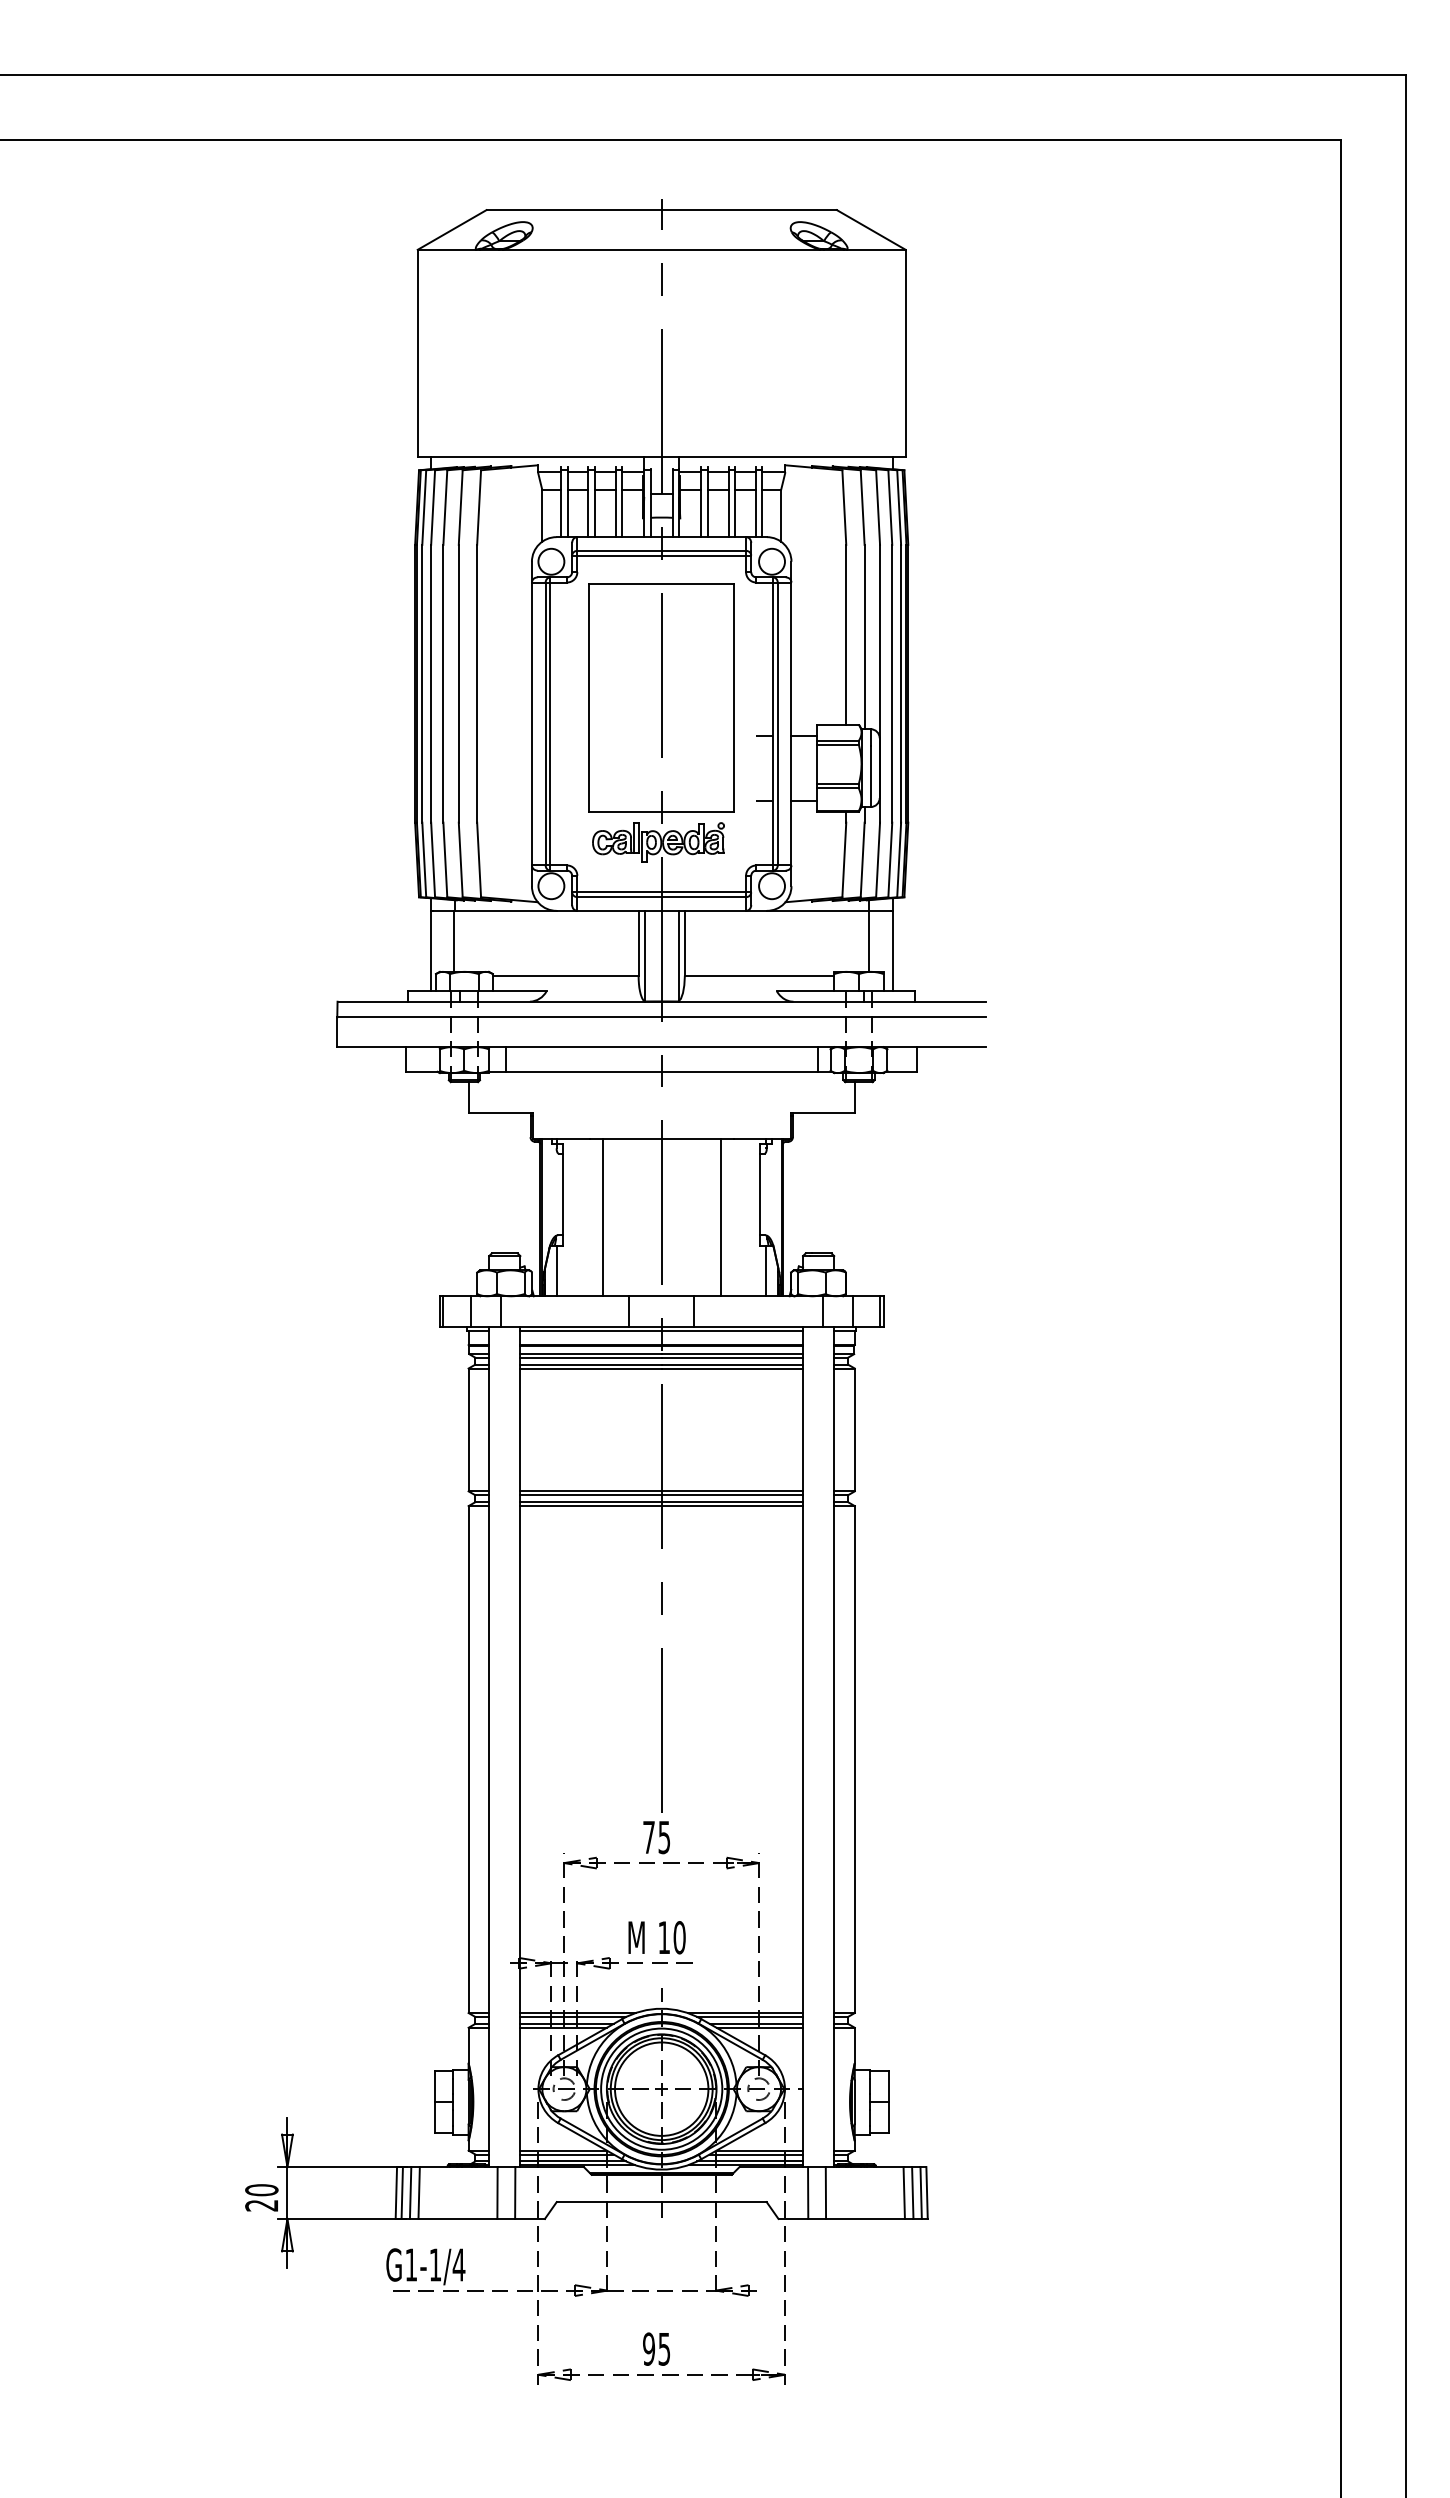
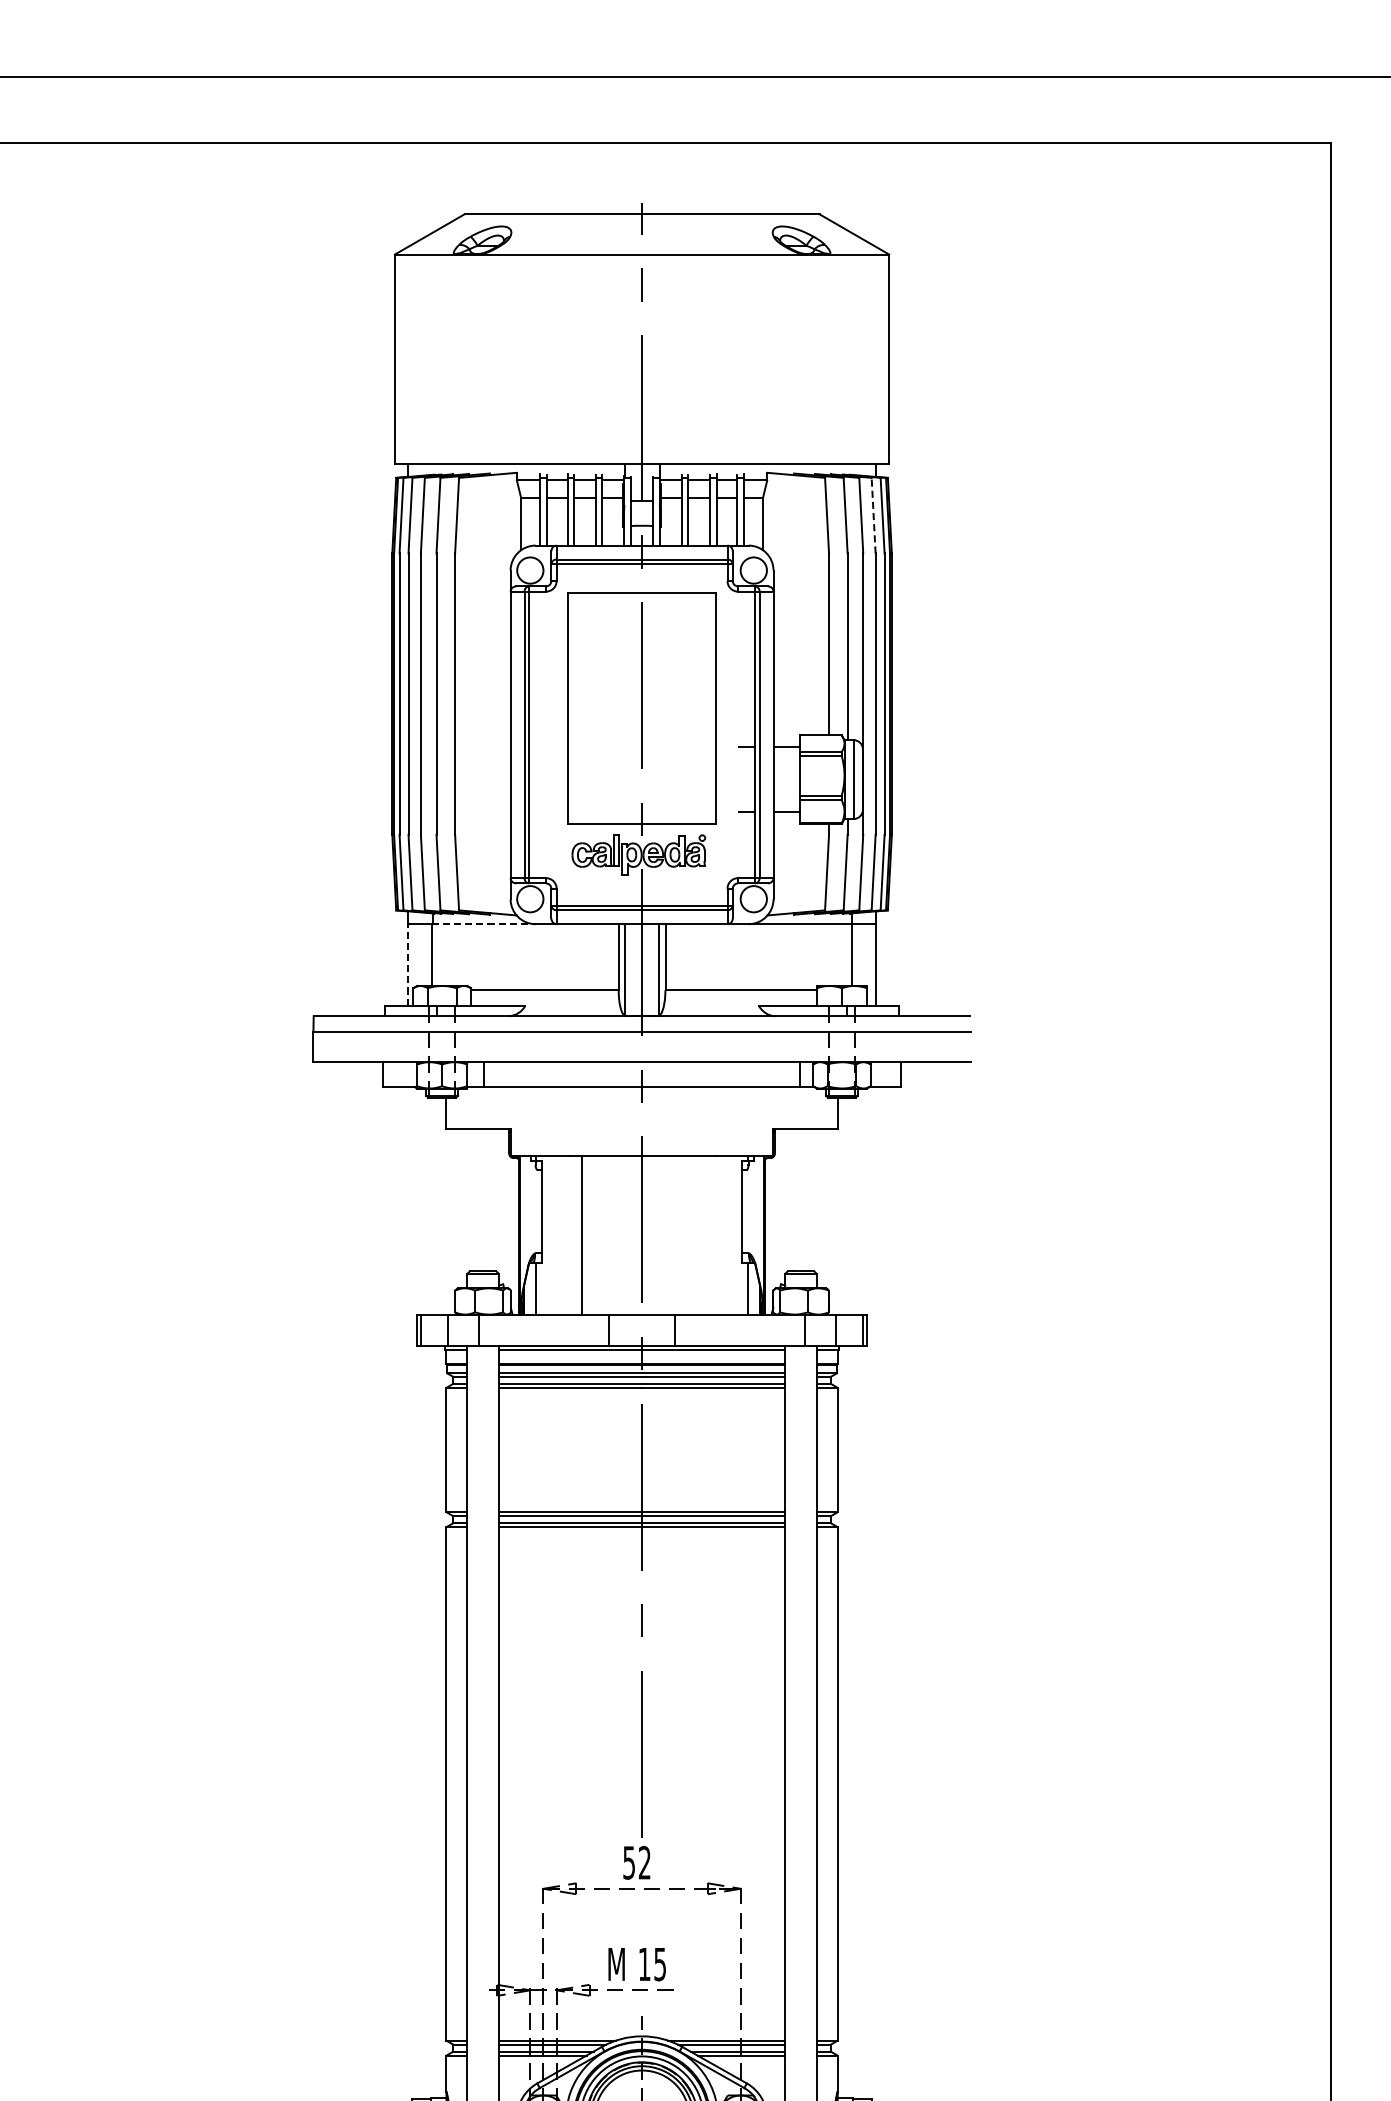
line: (890, 507) -> (873, 515), solid -> dashed
line: (505, 910) -> (483, 923), solid -> dashed
line: (430, 950) -> (407, 964), solid -> dashed
line: (720, 1217) -> (701, 1234), removed
text: (656, 1837) -> (636, 1862), 75 -> 52
text: (679, 1937) -> (660, 1964), 10 -> 15

